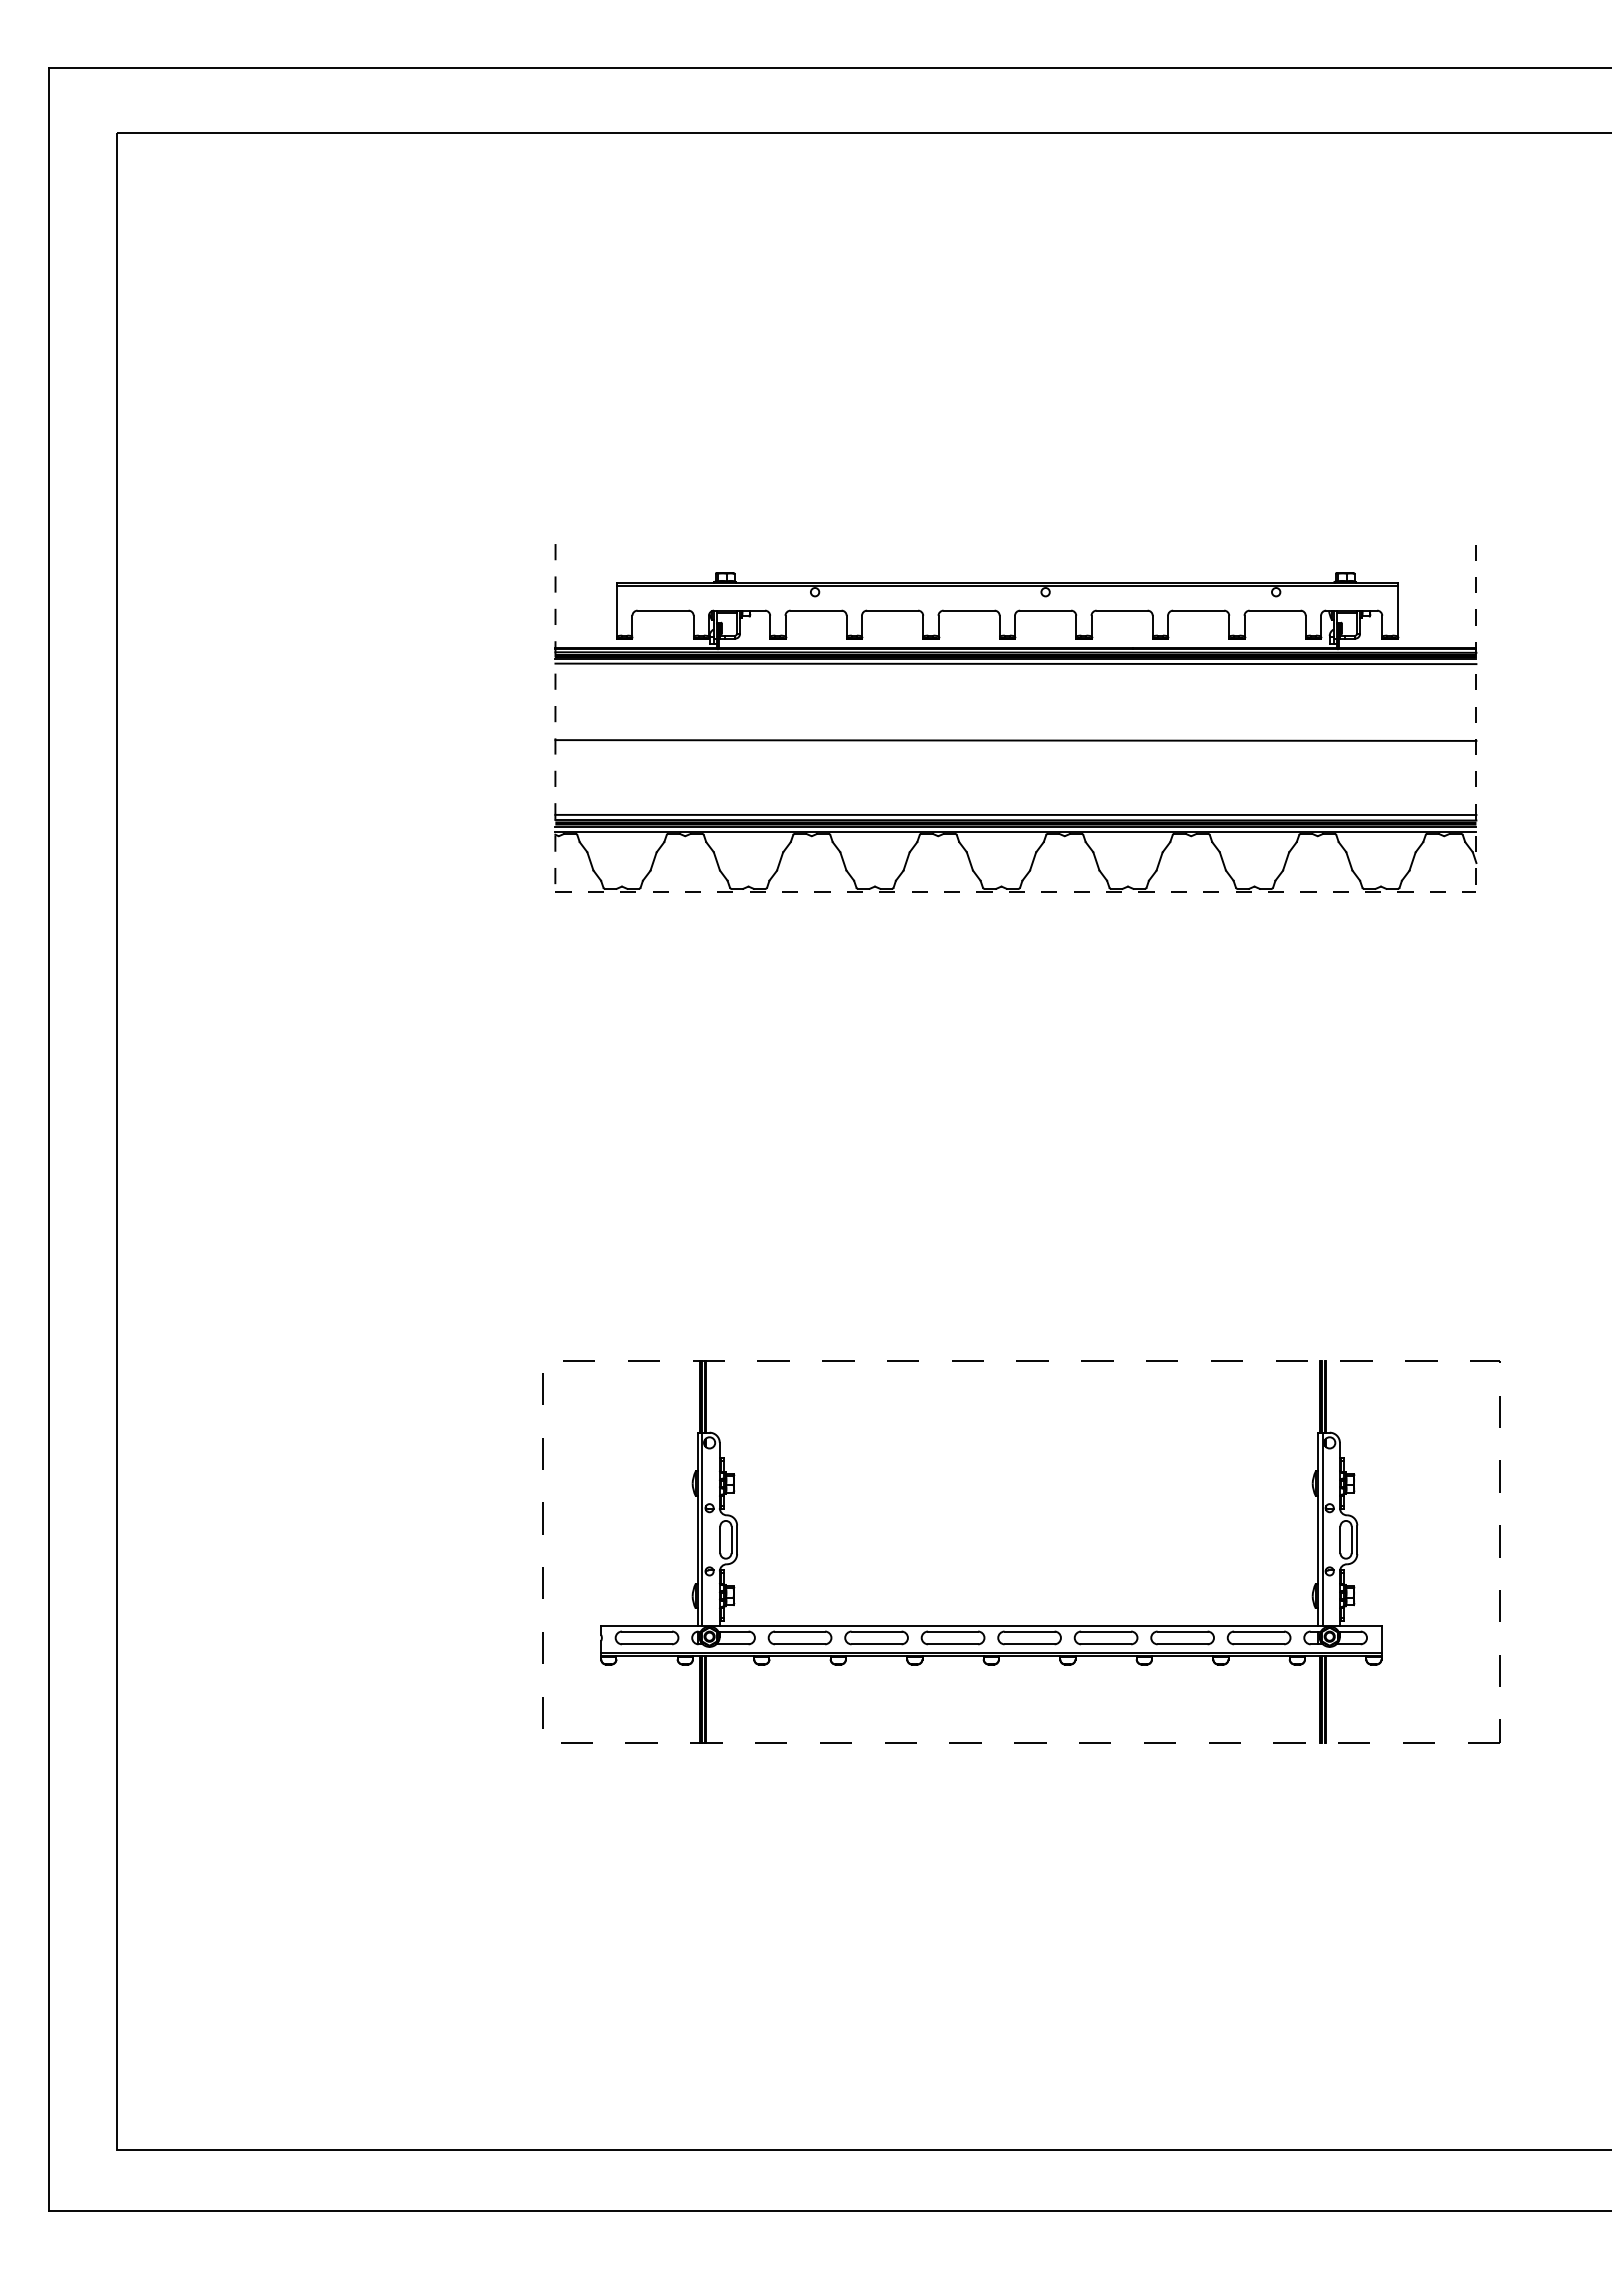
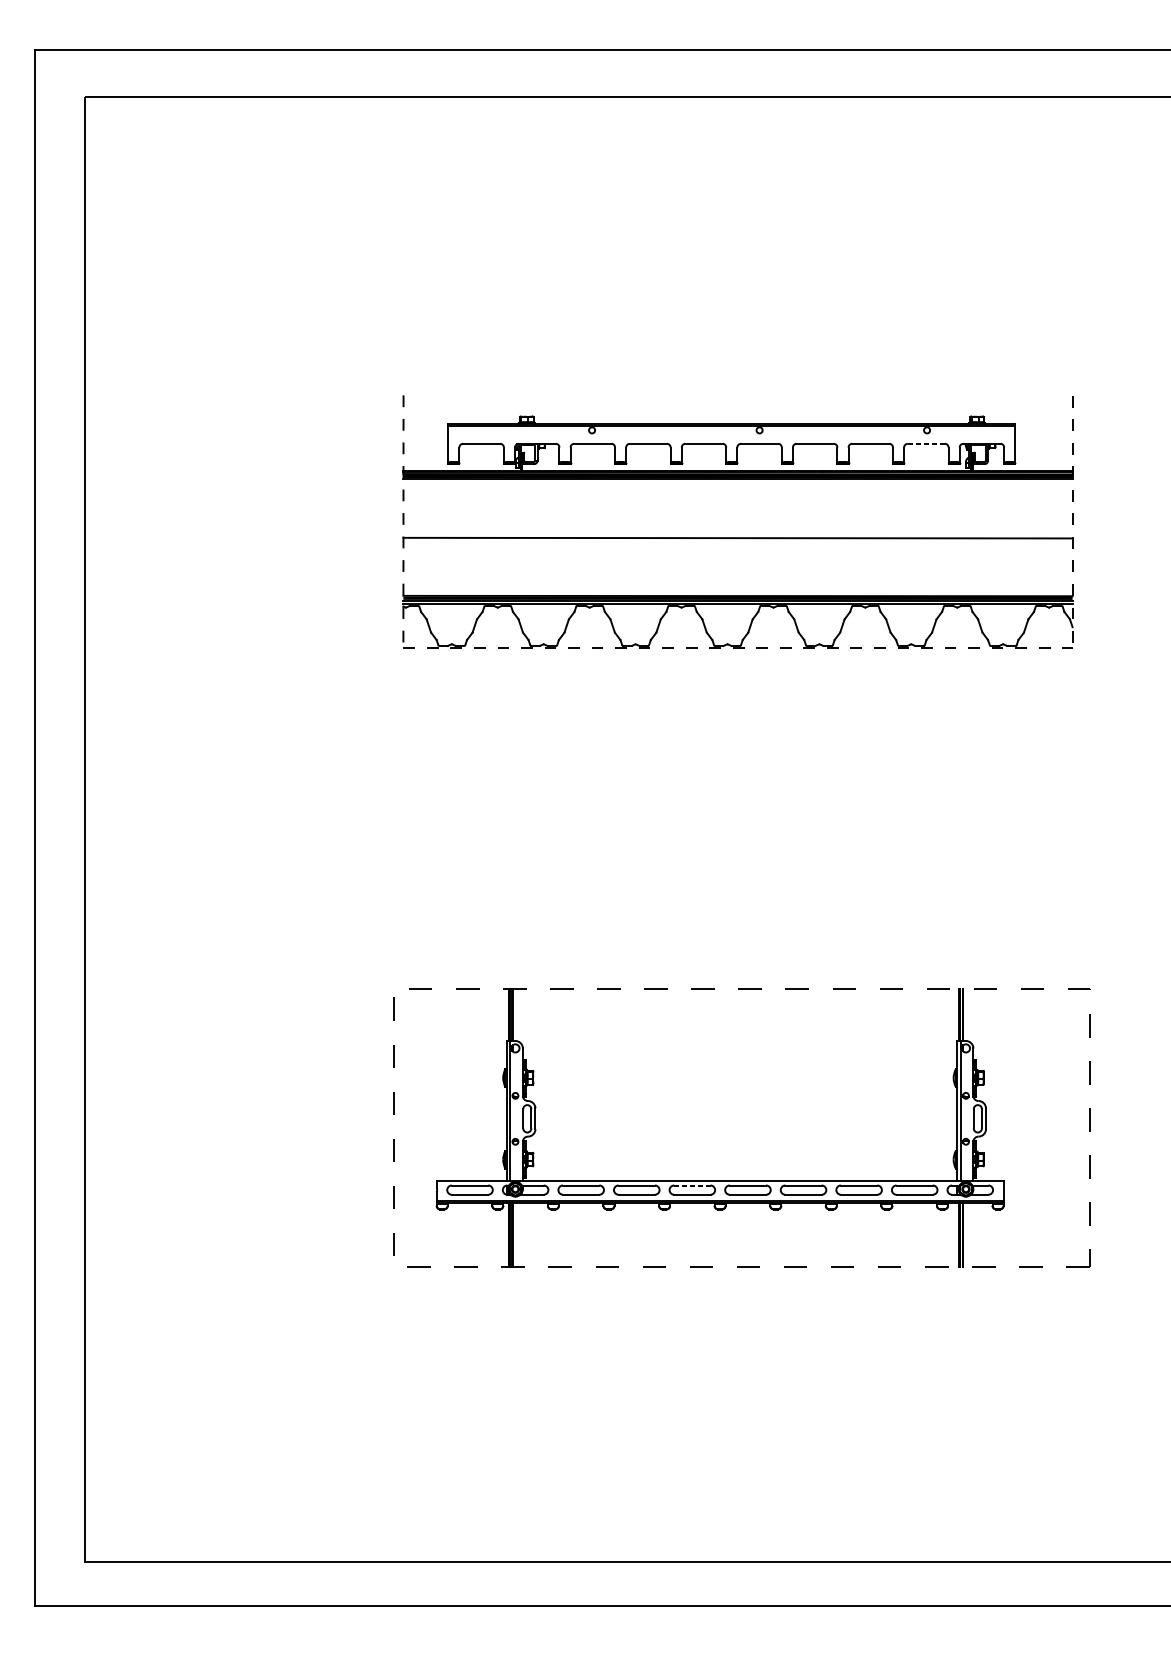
line: (1275, 610) -> (926, 443), solid -> dashed
line: (1015, 663) -> (737, 482), removed
line: (1015, 814) -> (737, 591), removed
line: (953, 1631) -> (692, 1185), solid -> dashed

